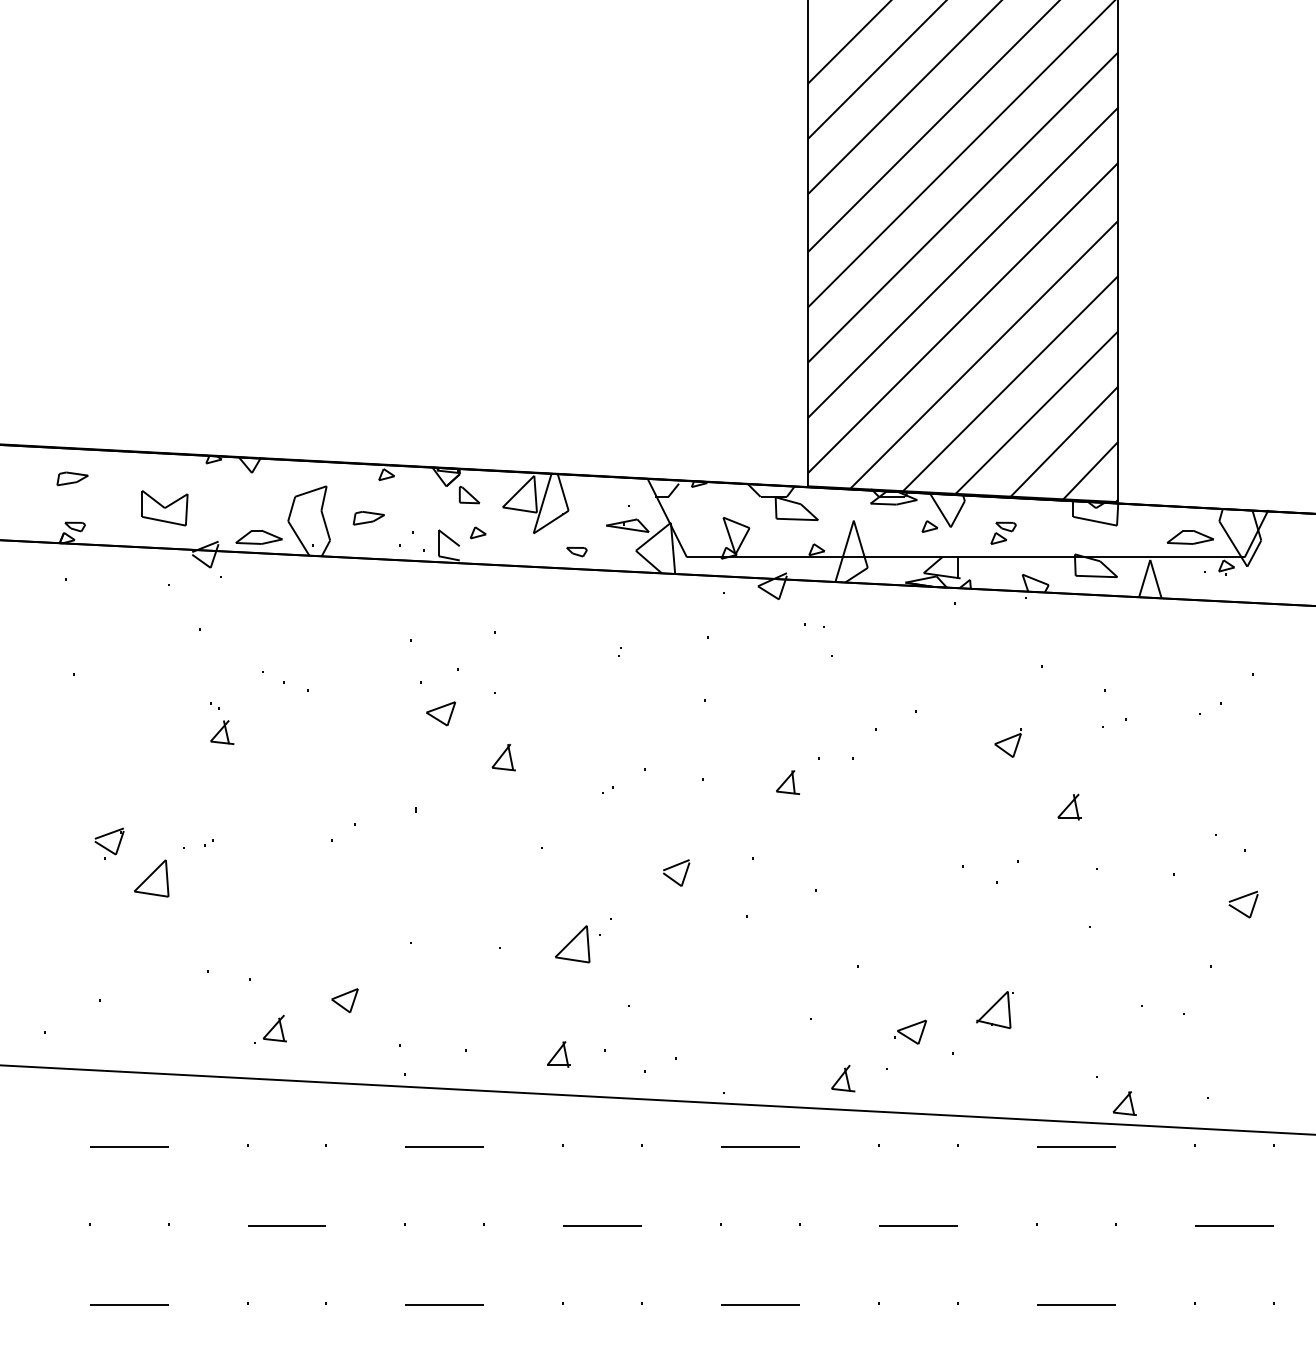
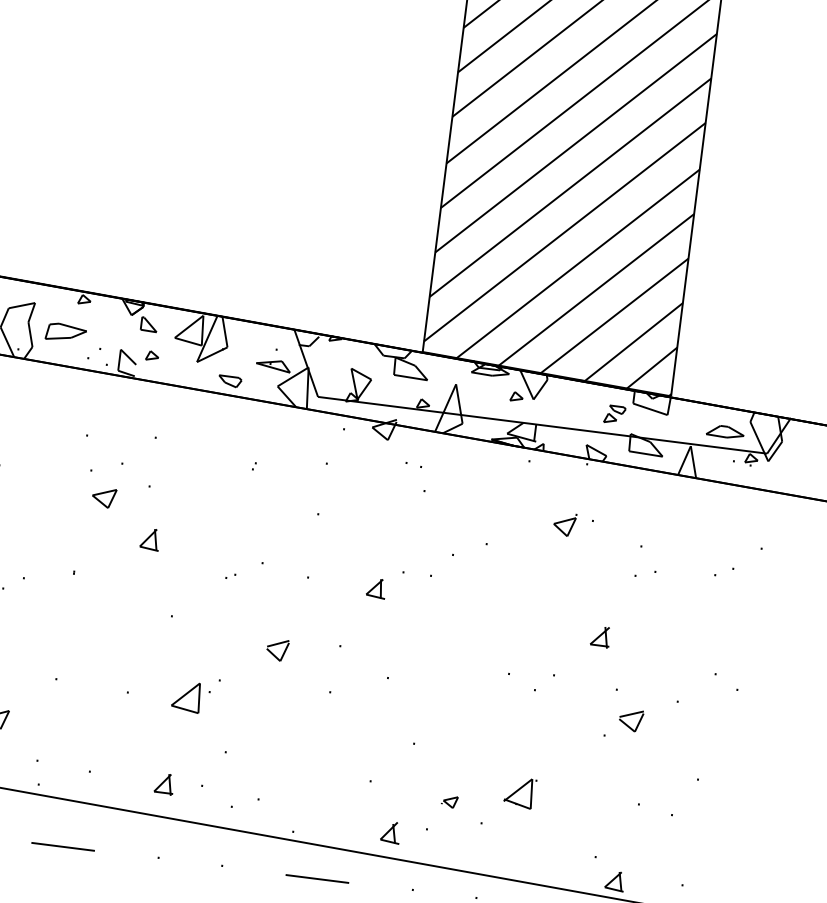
part: (368, 518) -> (65, 333), size x1.6
part: (1003, 532) -> (614, 414), moved
part: (576, 551) -> (229, 380), size x1.4
part: (1007, 742) -> (564, 523), moved
part: (1242, 898) -> (630, 715), moved
part: (910, 1031) -> (449, 801), size x0.6

